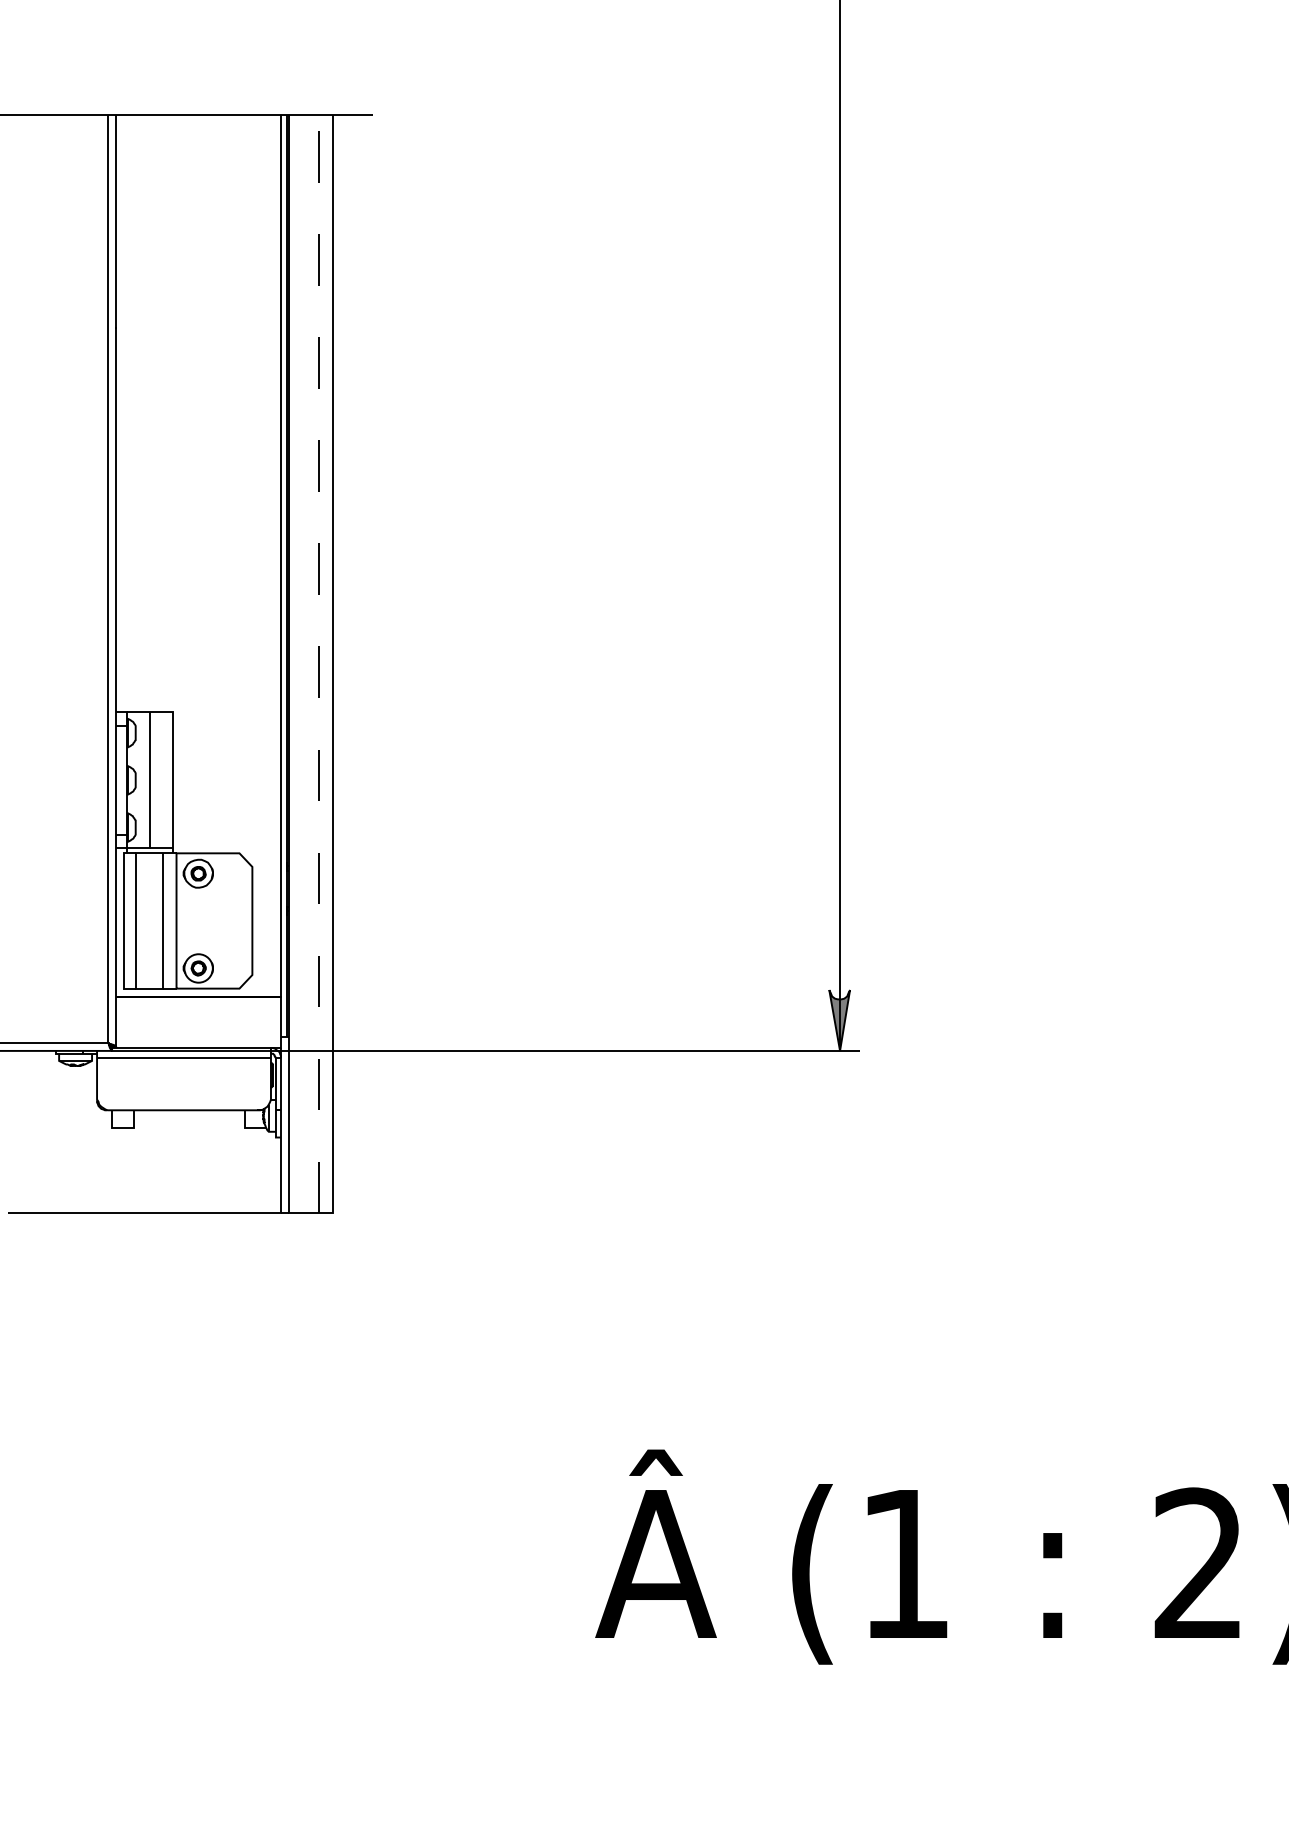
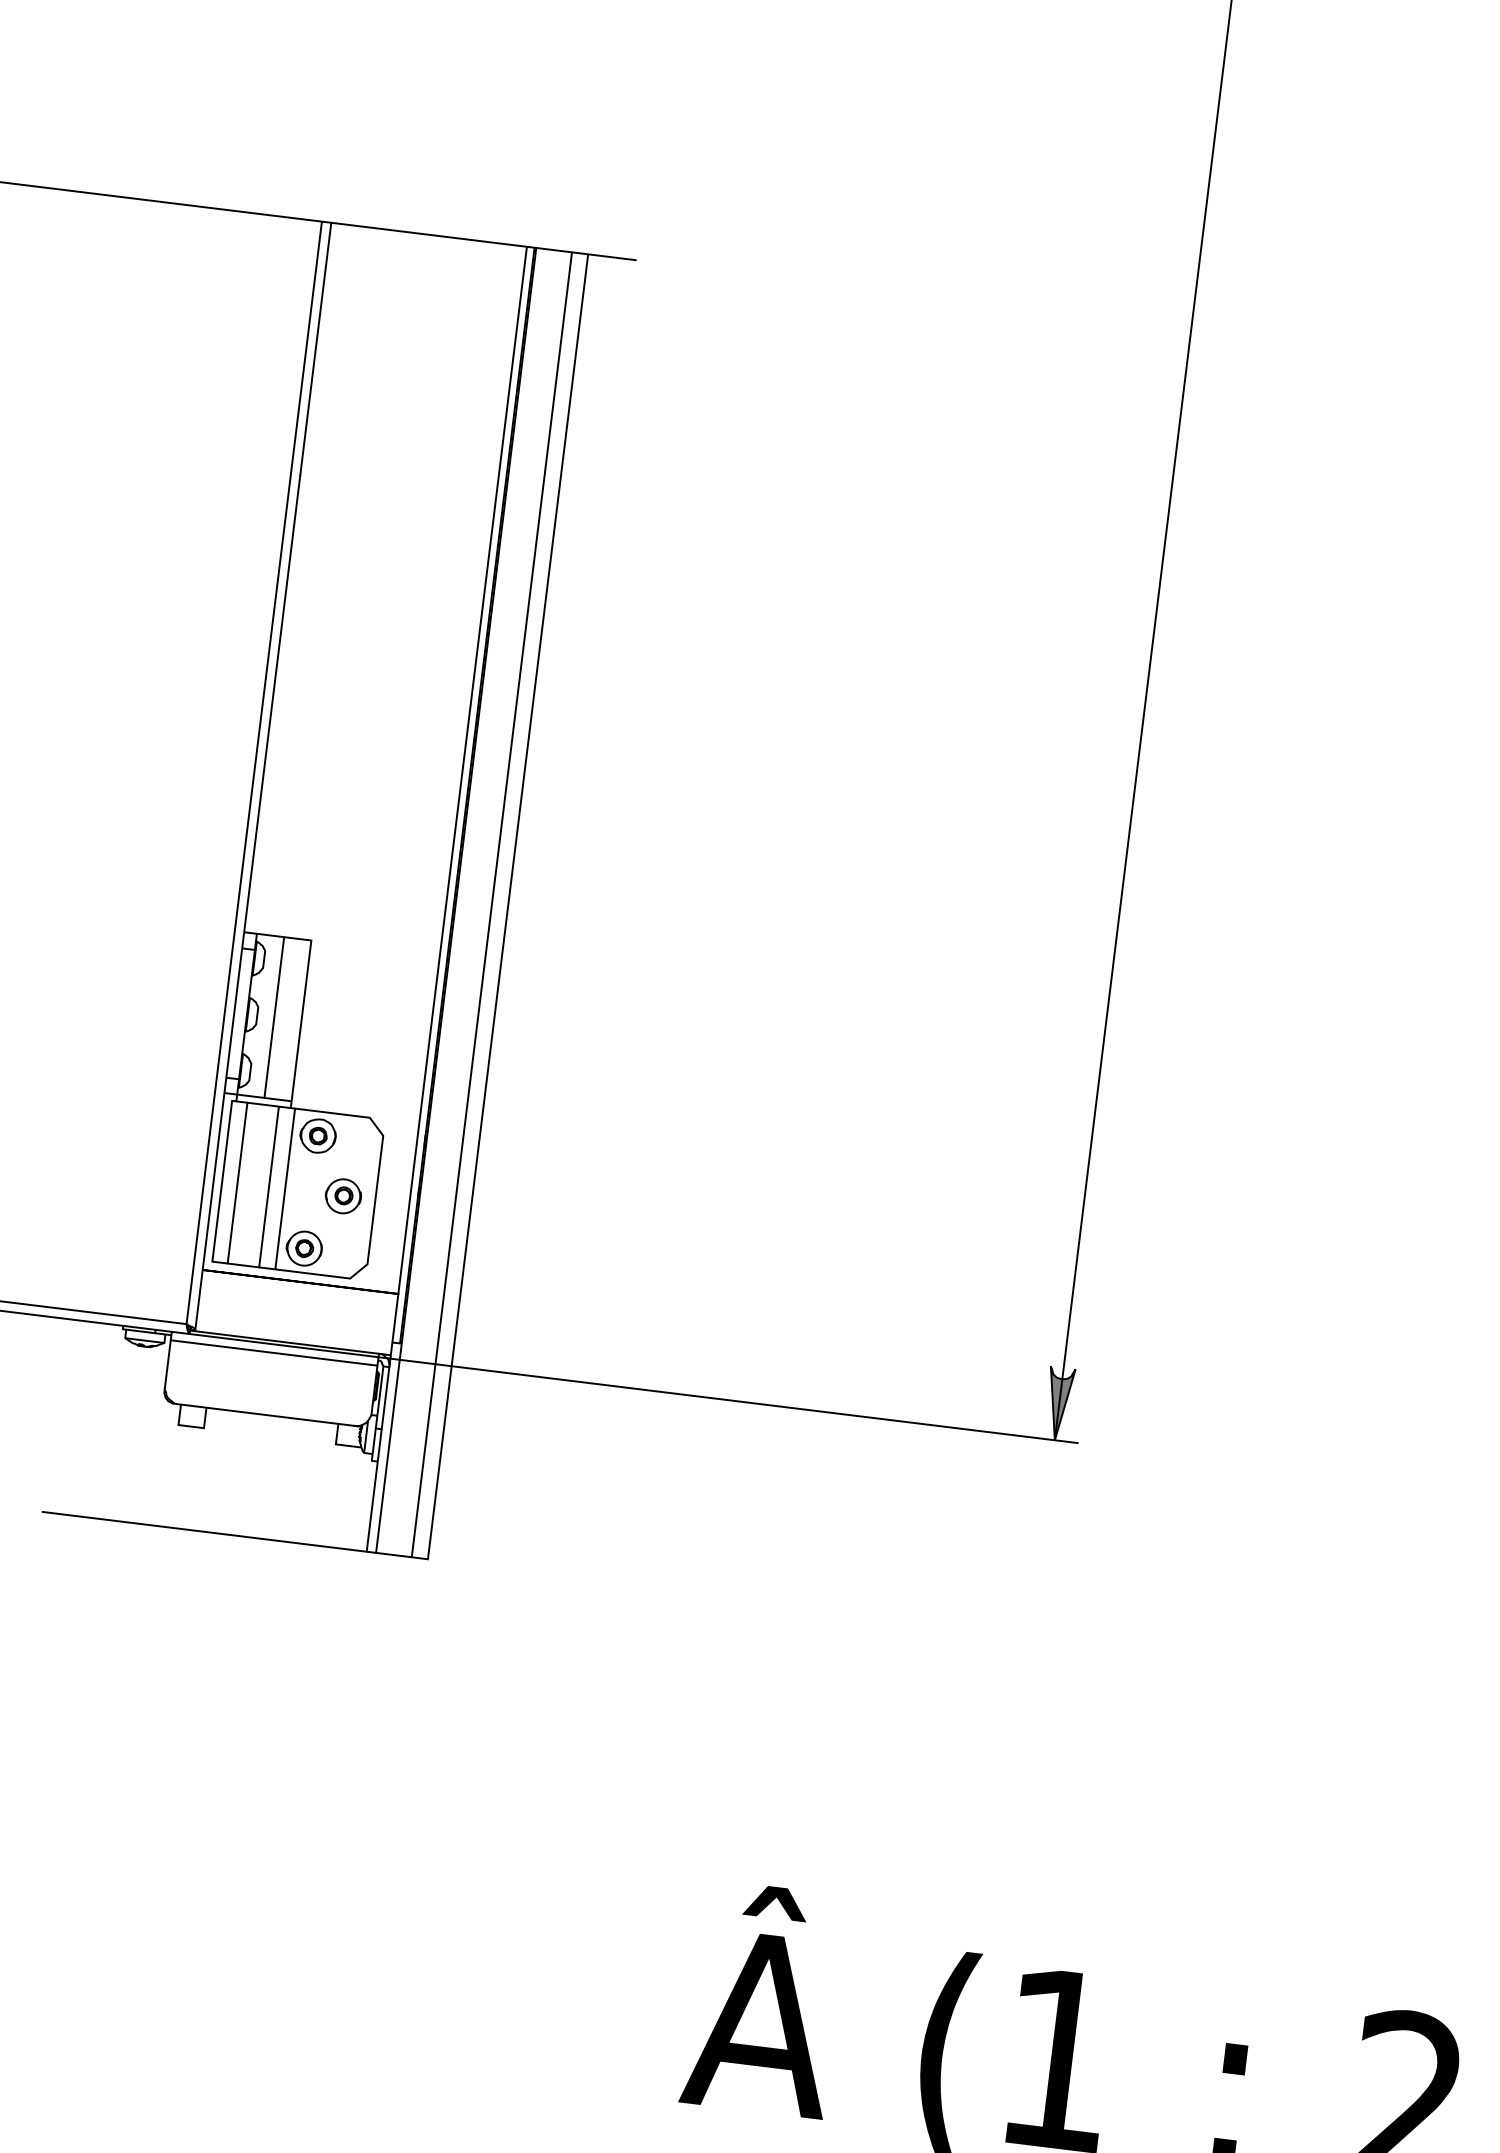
line: (318, 664) -> (491, 904), dashed -> solid
part: (225, 921) -> (343, 1196), added

